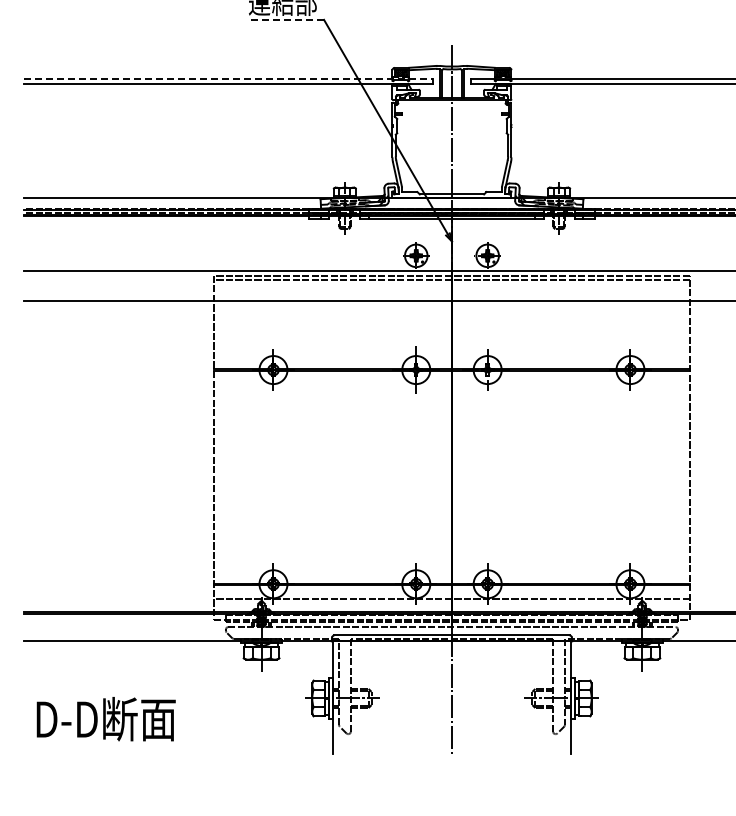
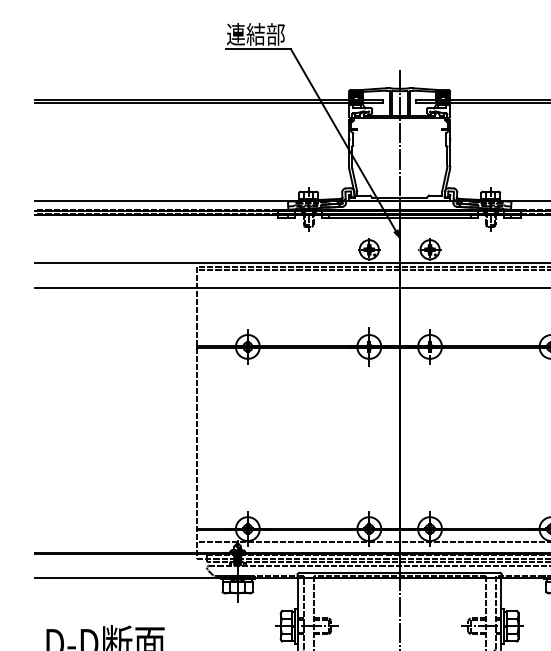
line: (285, 19) -> (258, 48), dashed -> solid
line: (228, 79) -> (209, 99), dashed -> solid

